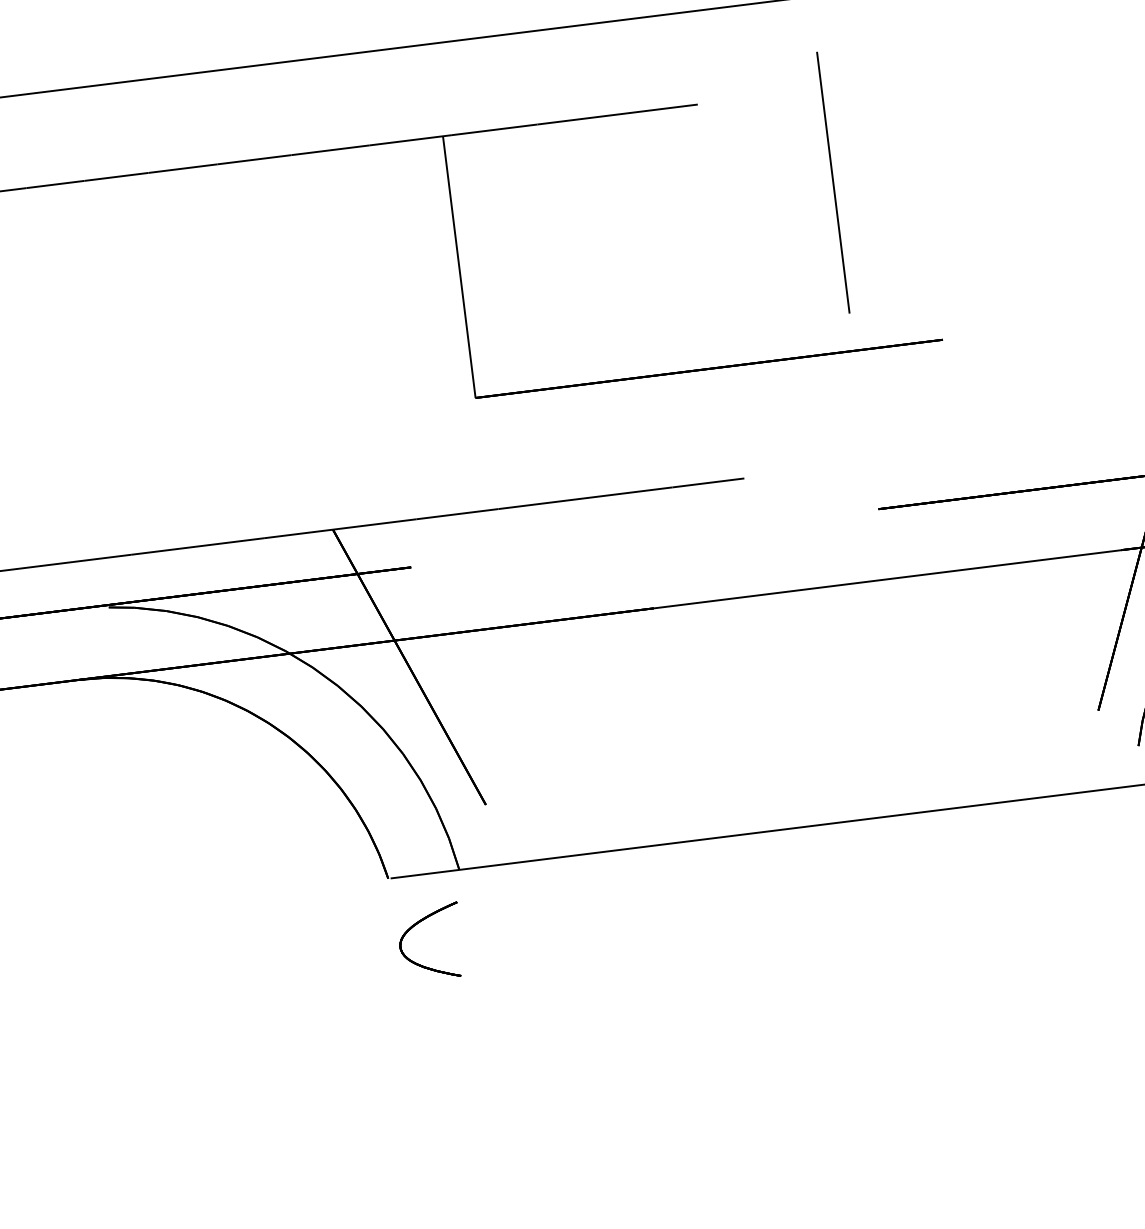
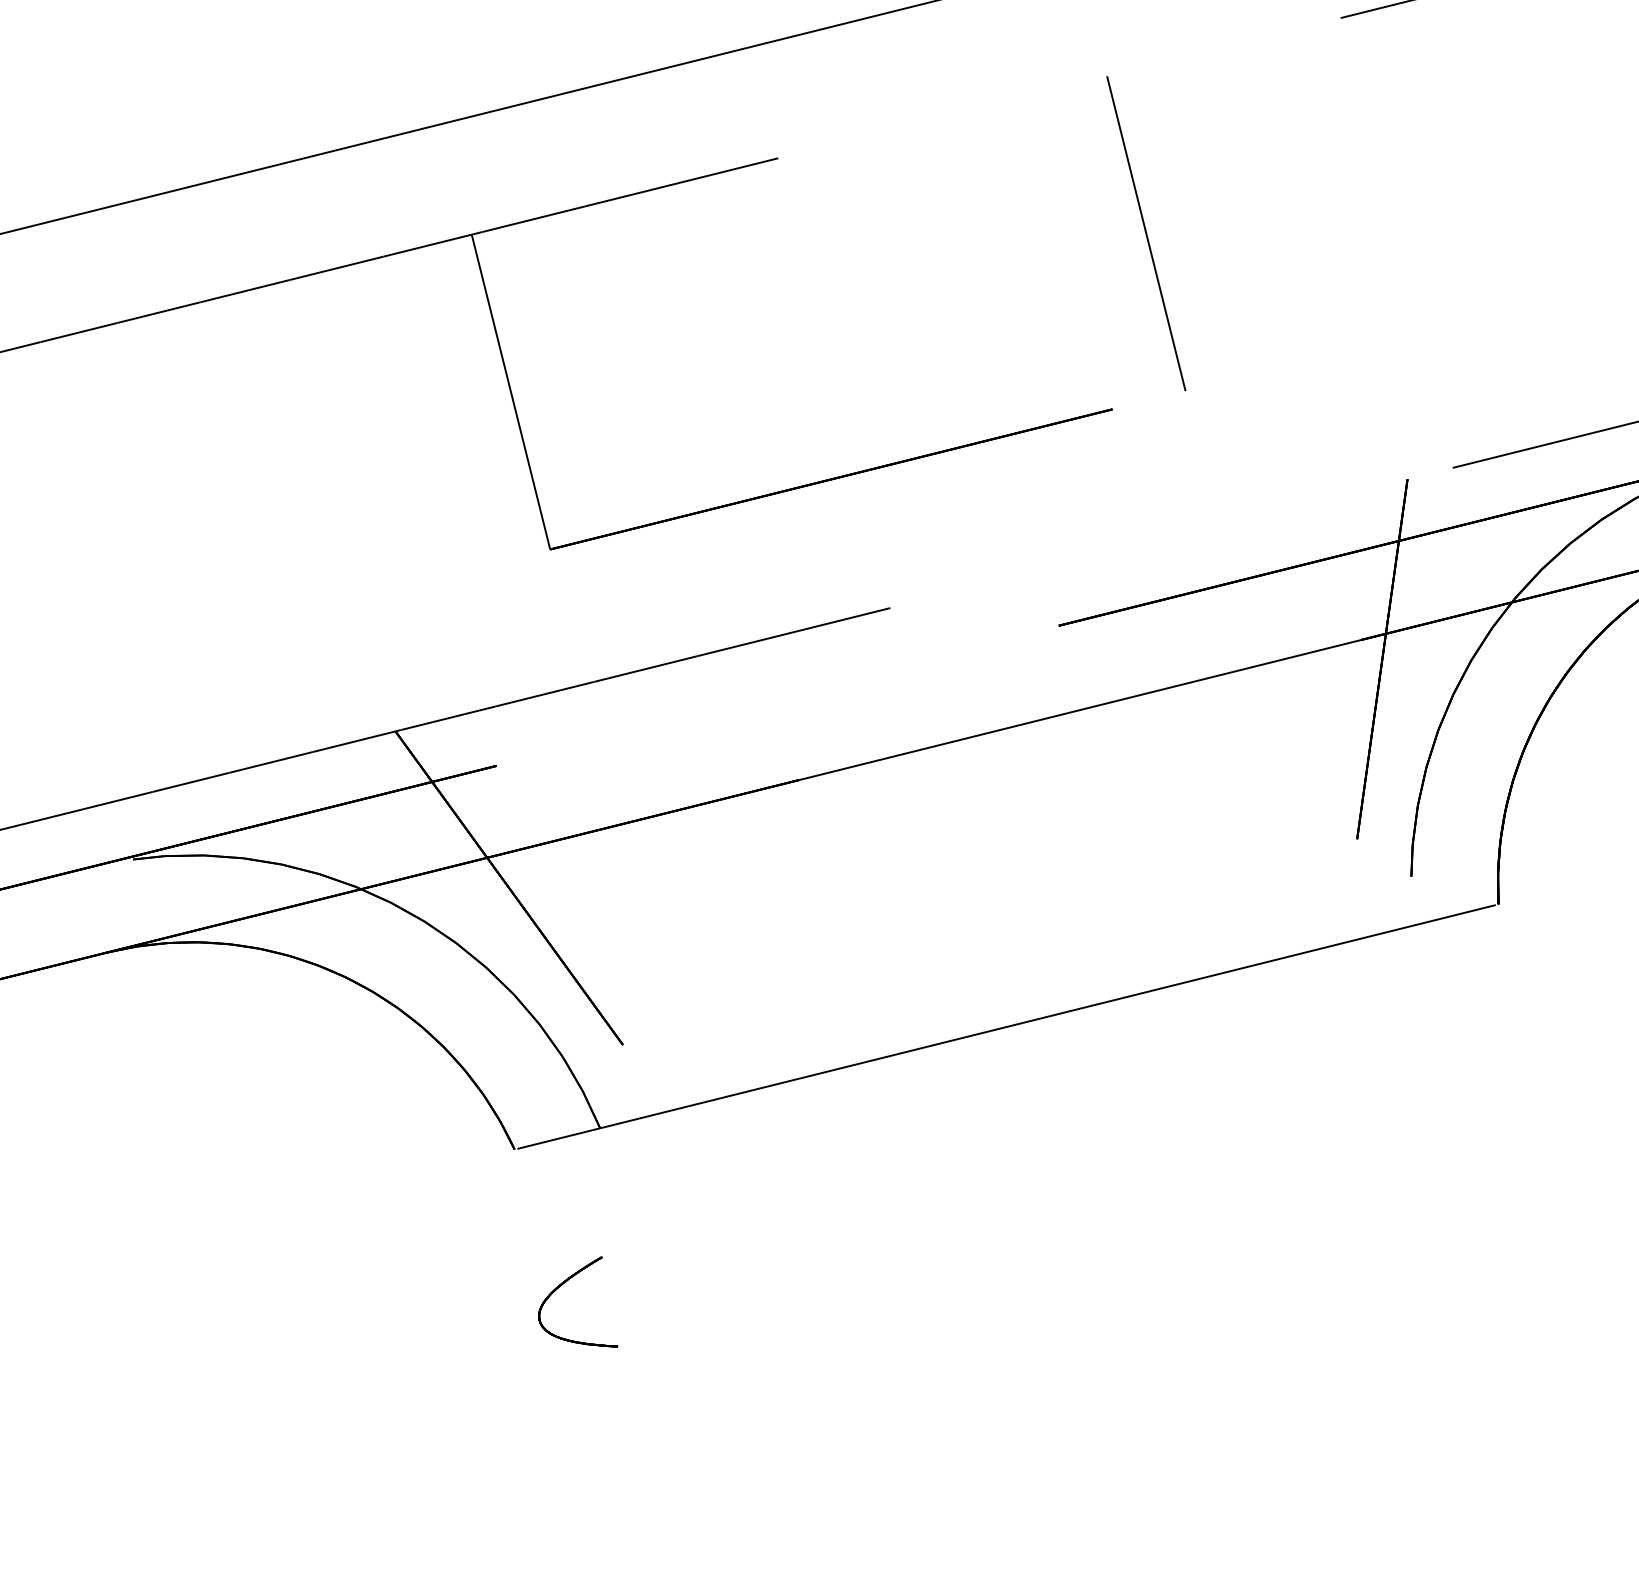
line: (833, 182) -> (1146, 233), moved
part: (422, 921) -> (562, 1285), moved

